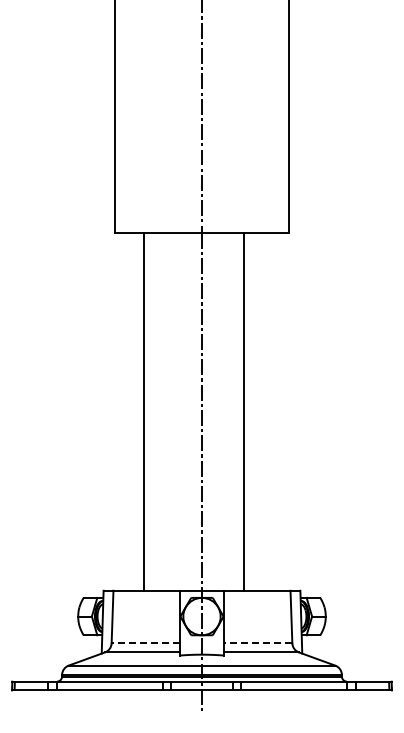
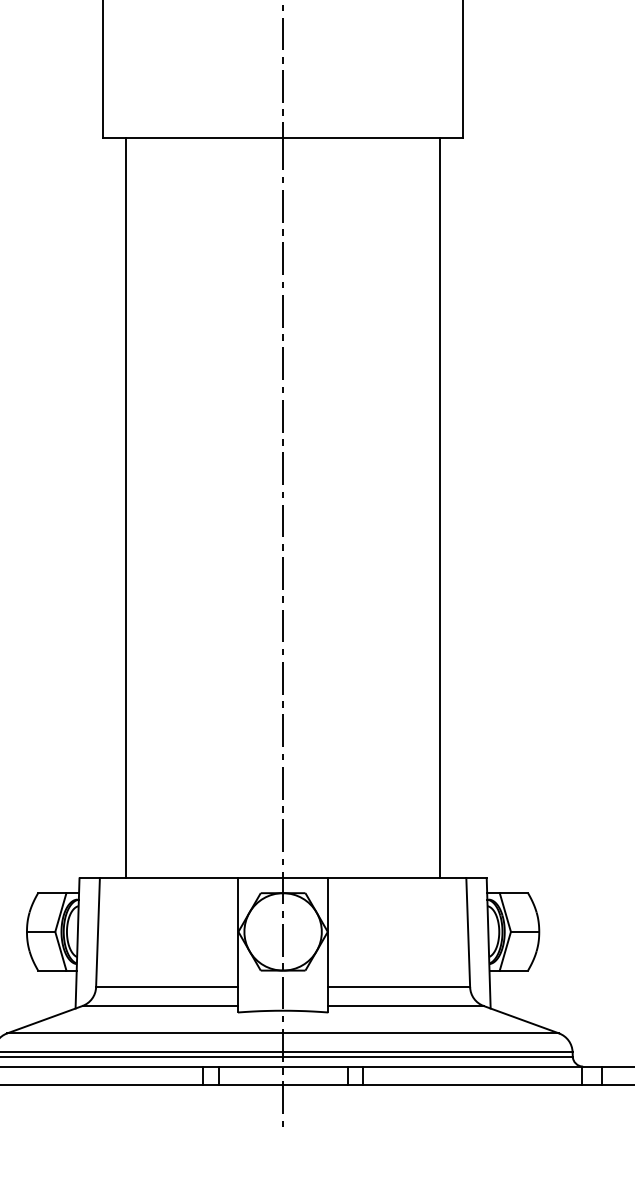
line: (144, 411) -> (126, 507), moved
line: (243, 411) -> (439, 507), moved
line: (145, 643) -> (166, 987), dashed -> solid
line: (257, 643) -> (397, 987), dashed -> solid

